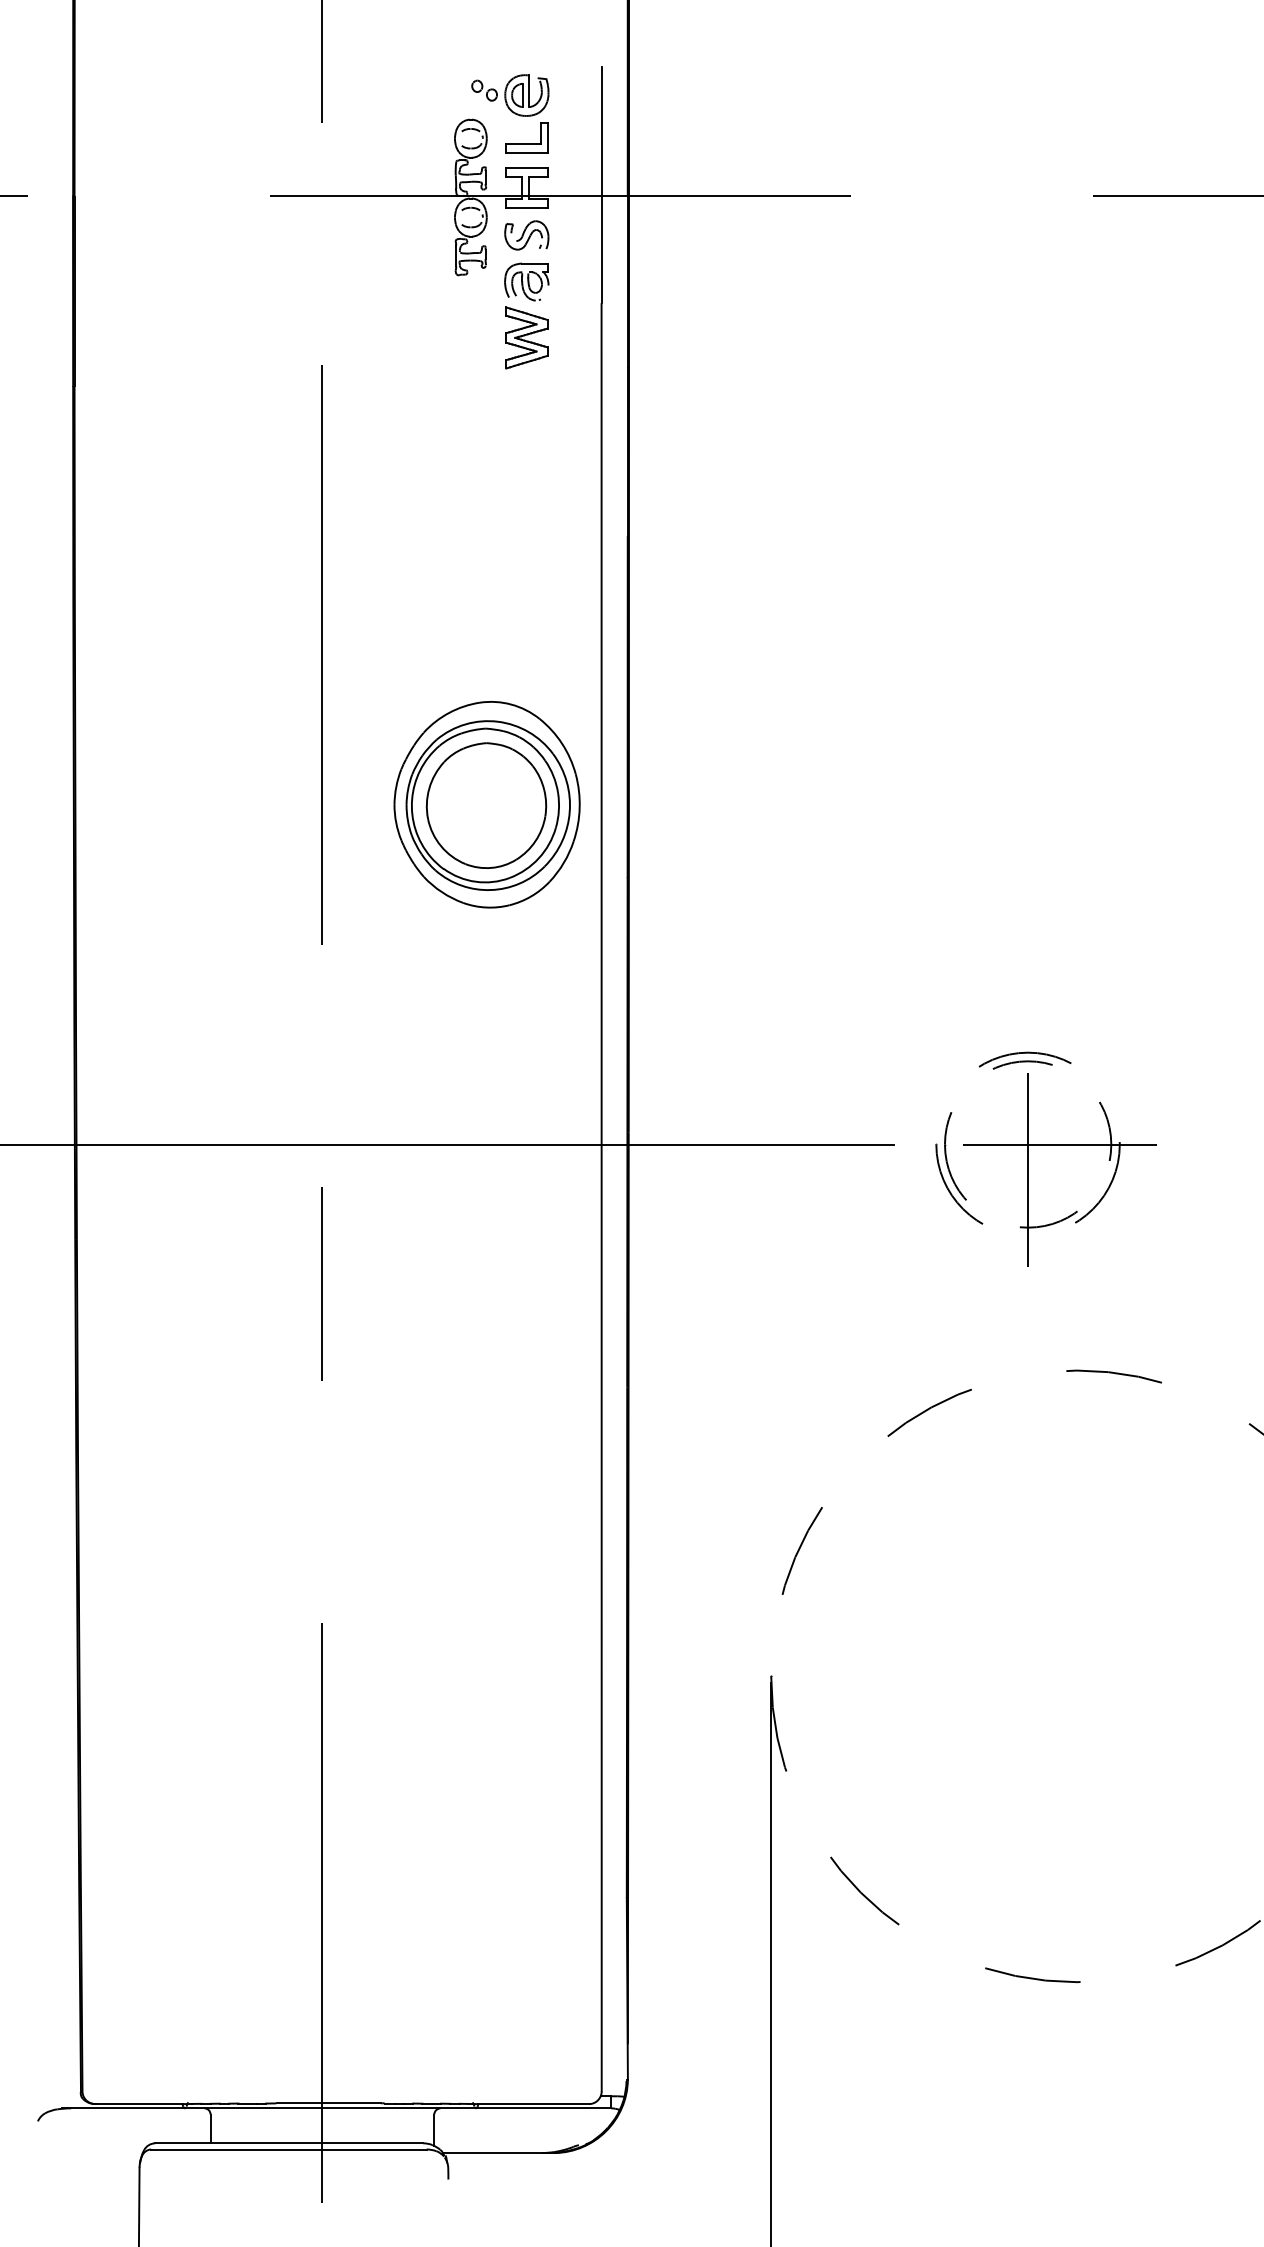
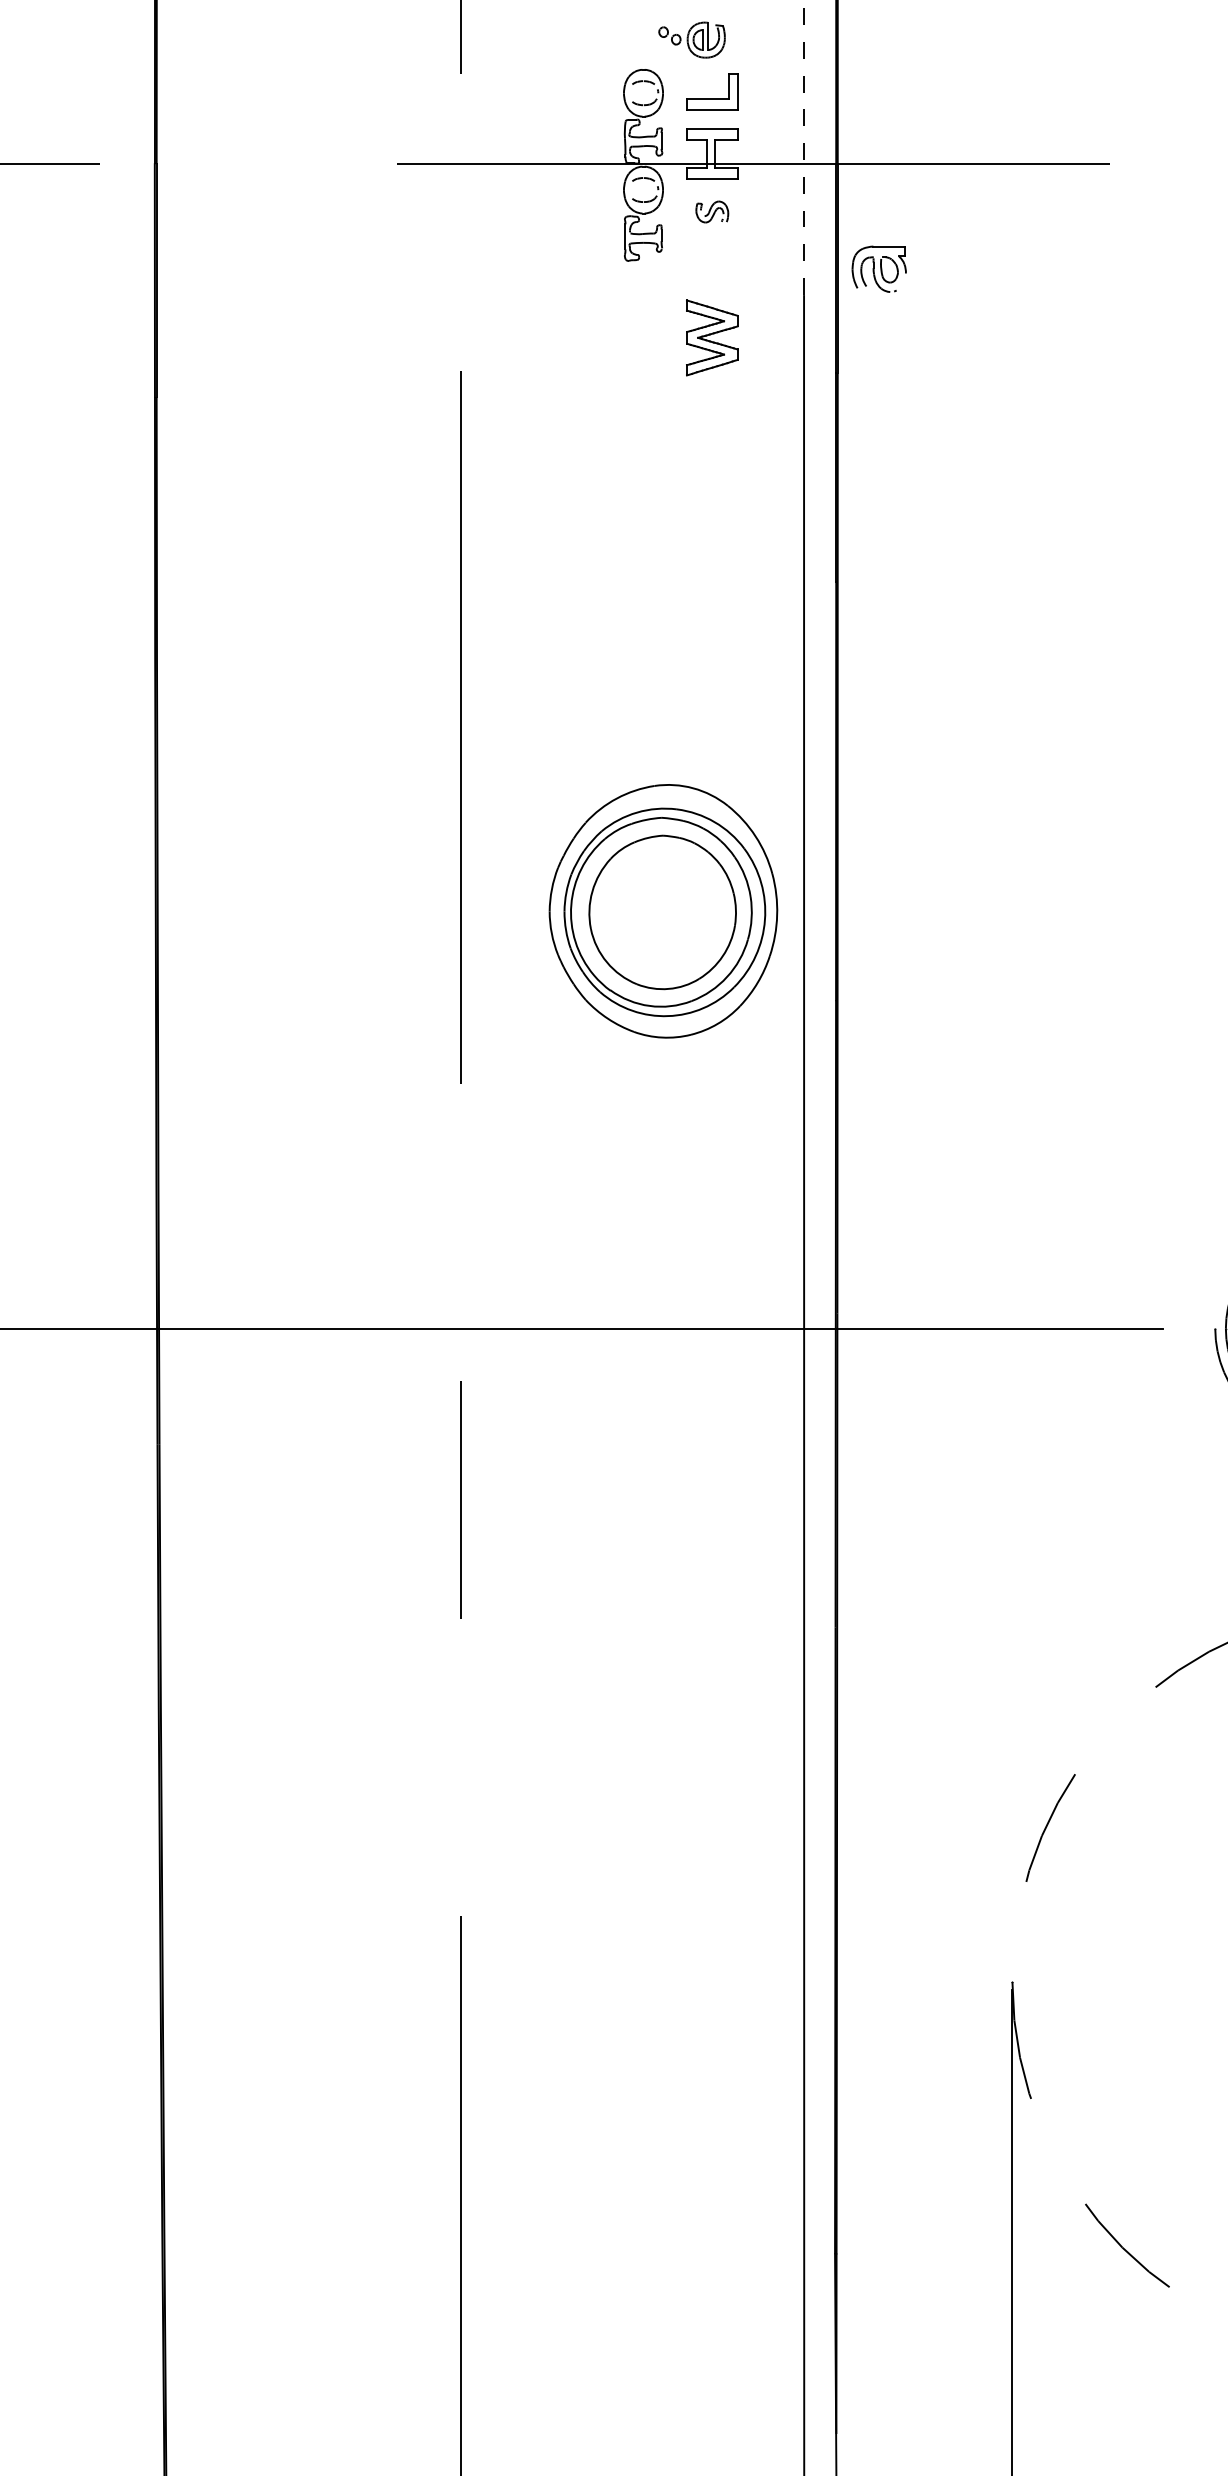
part: (510, 95) -> (692, 40), size x0.7
line: (601, 185) -> (803, 150), solid -> dashed
part: (526, 235) -> (711, 212), size x0.6
part: (526, 281) -> (878, 268), moved

